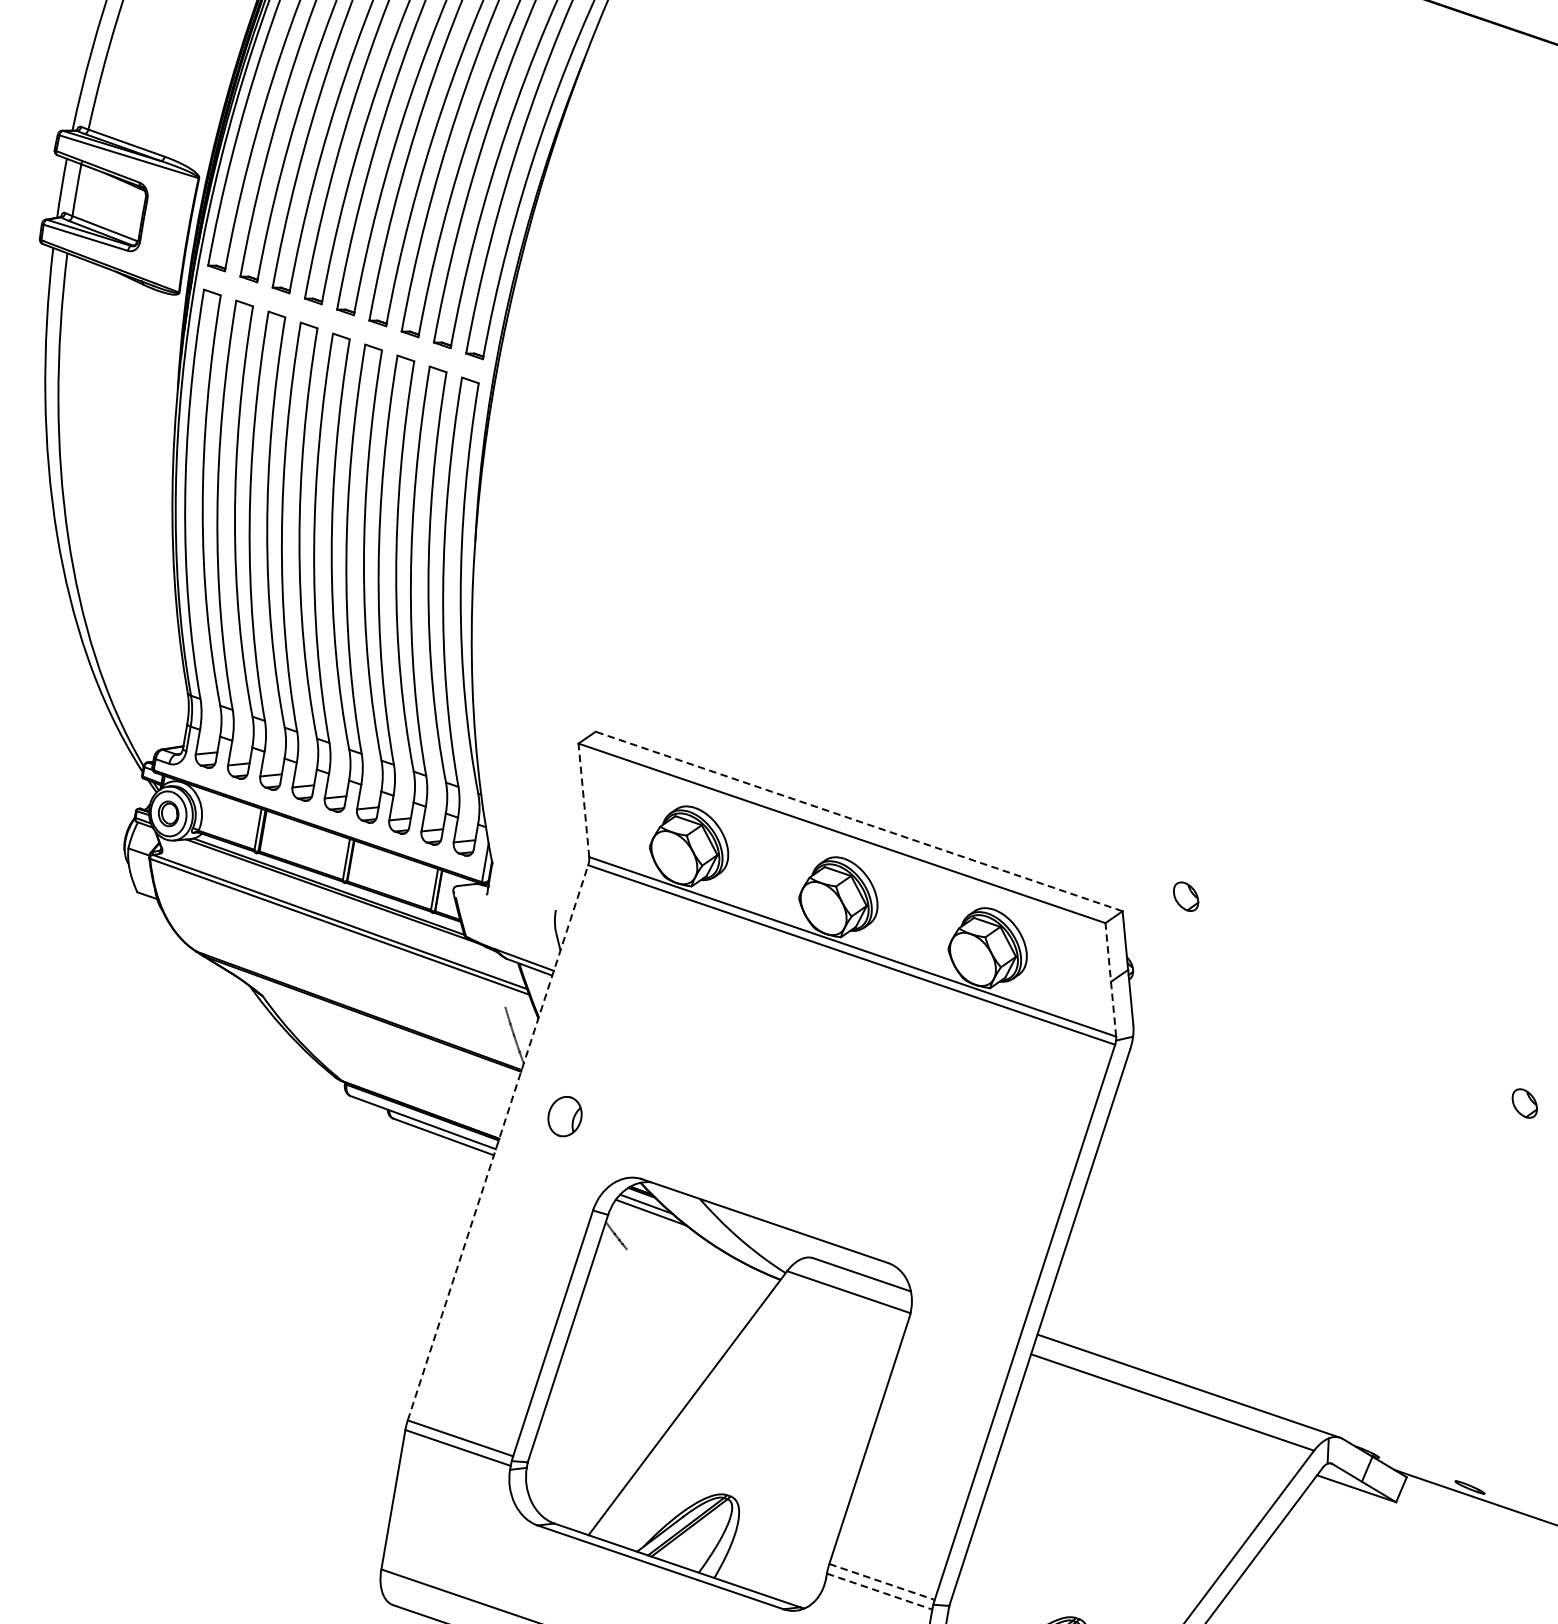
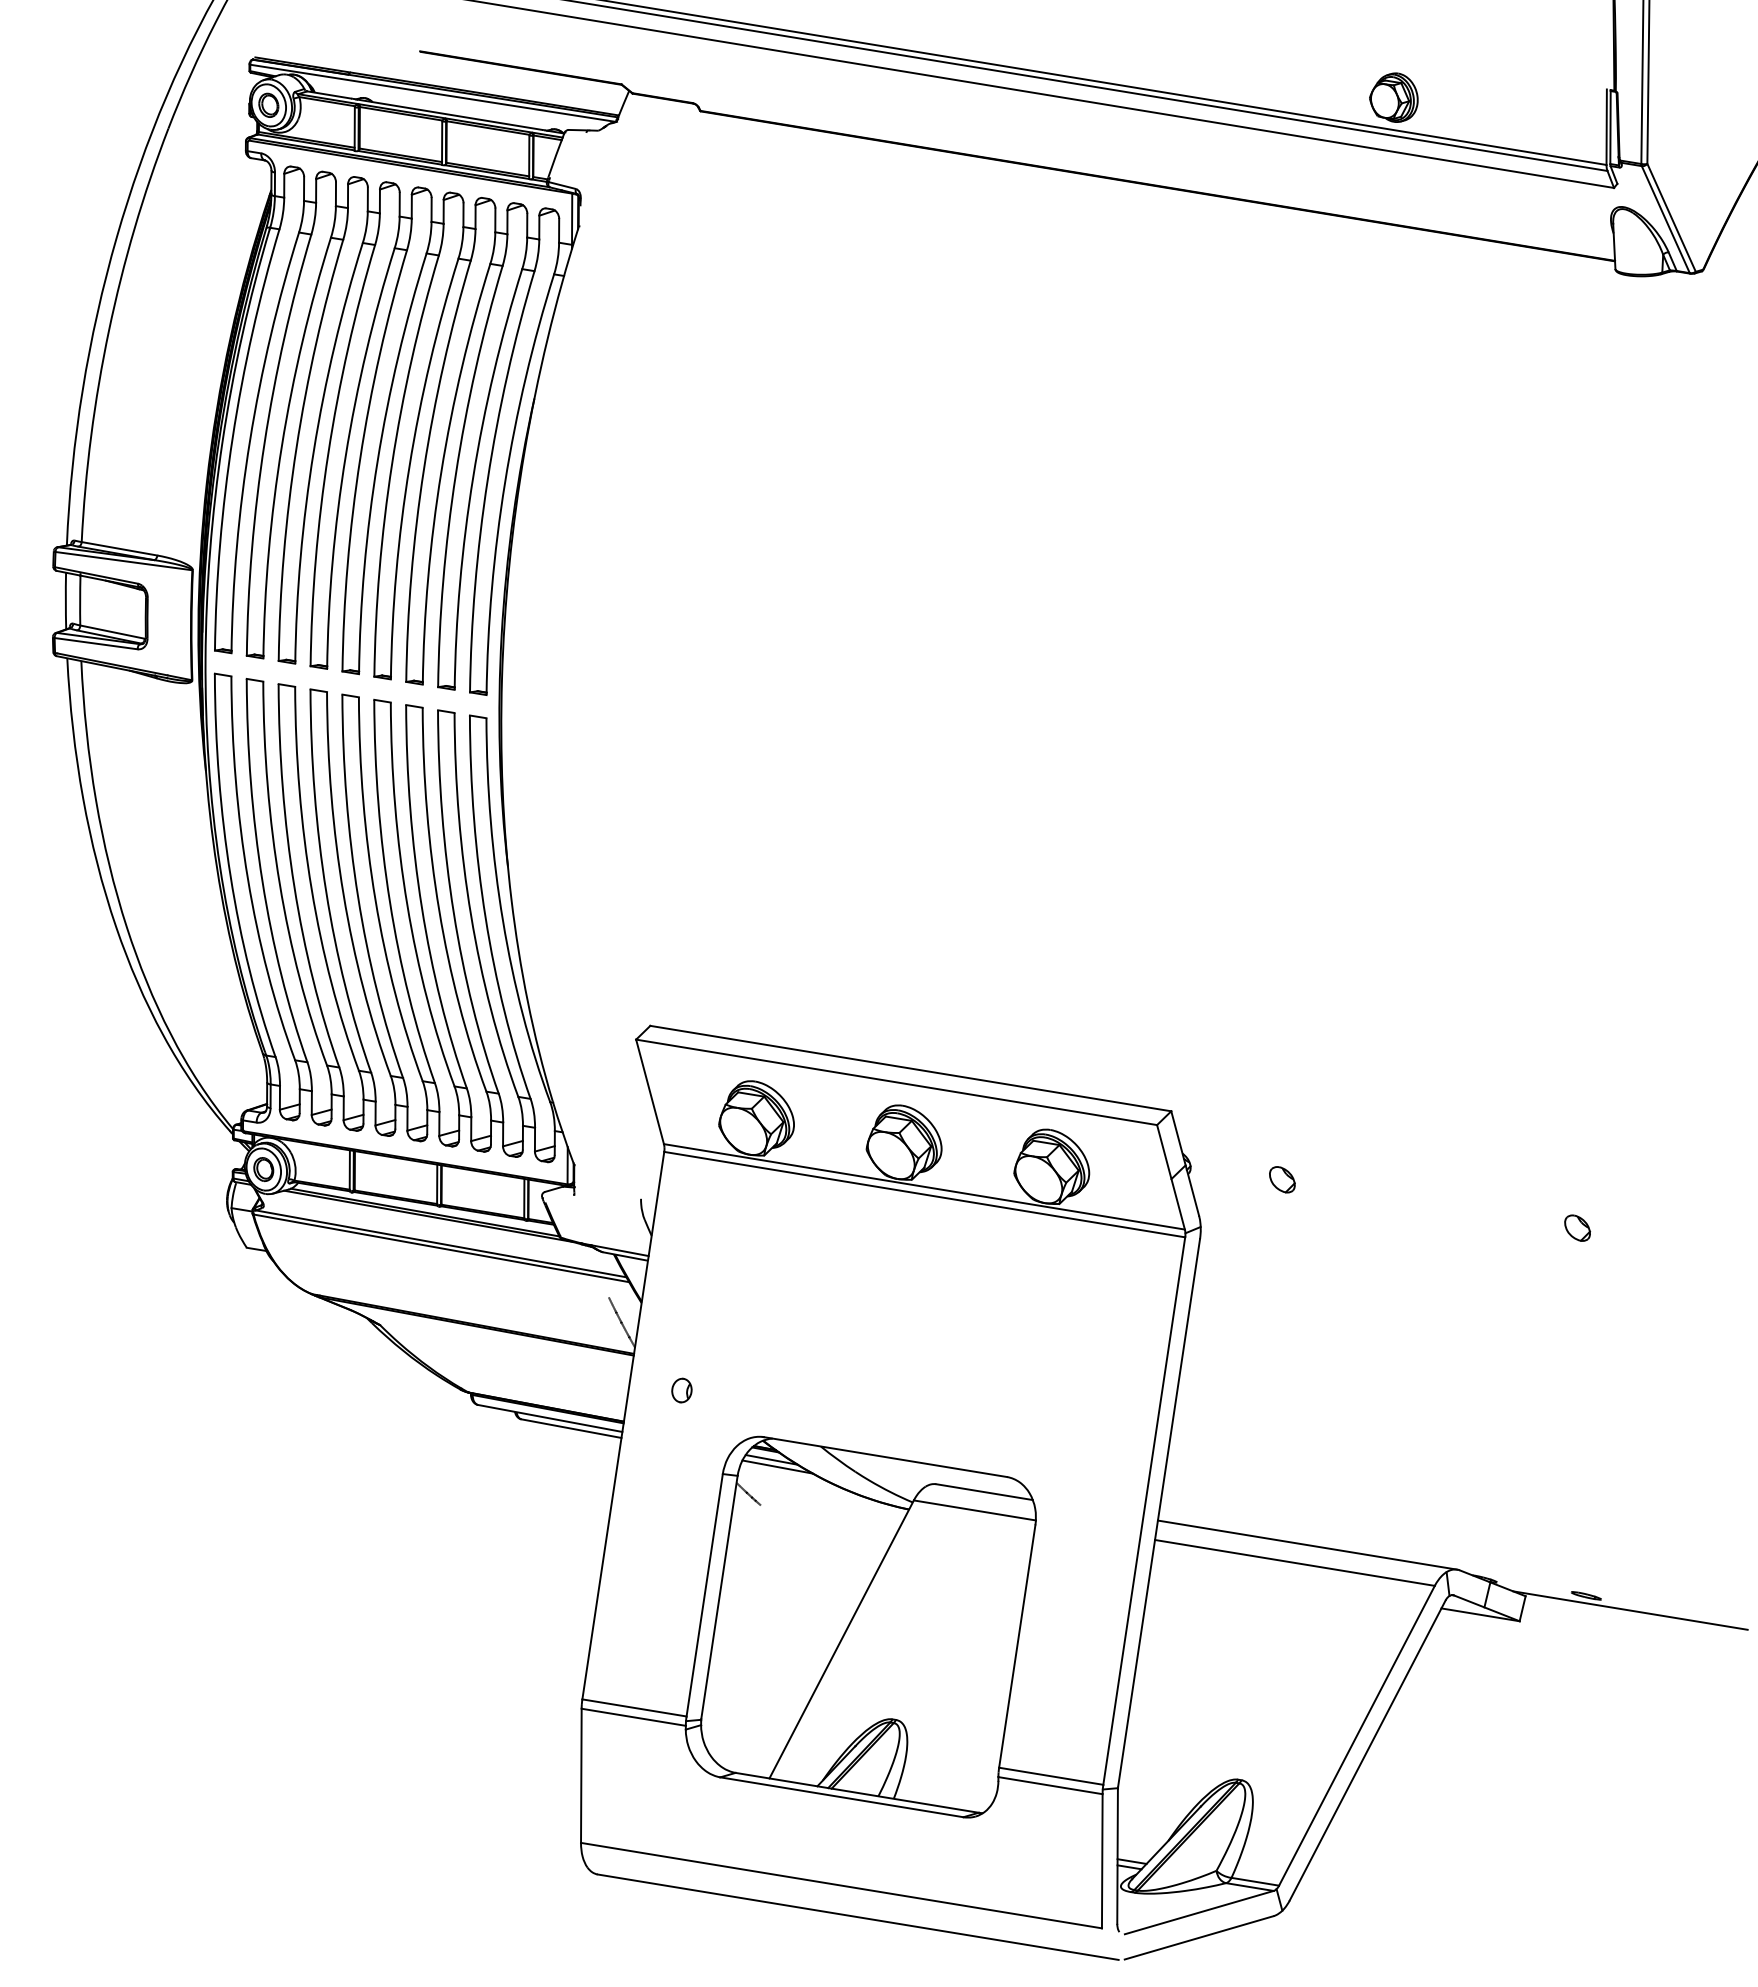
line: (583, 799) -> (649, 1091), dashed -> solid
line: (858, 821) -> (910, 1068), dashed -> solid
part: (1186, 896) -> (1282, 1179), moved
line: (1110, 978) -> (1170, 1176), dashed -> solid
part: (564, 1116) -> (681, 1390), size x0.62
line: (498, 1142) -> (623, 1425), dashed -> solid
line: (882, 1582) -> (1051, 1776), dashed -> solid
line: (879, 1591) -> (1050, 1785), dashed -> solid

